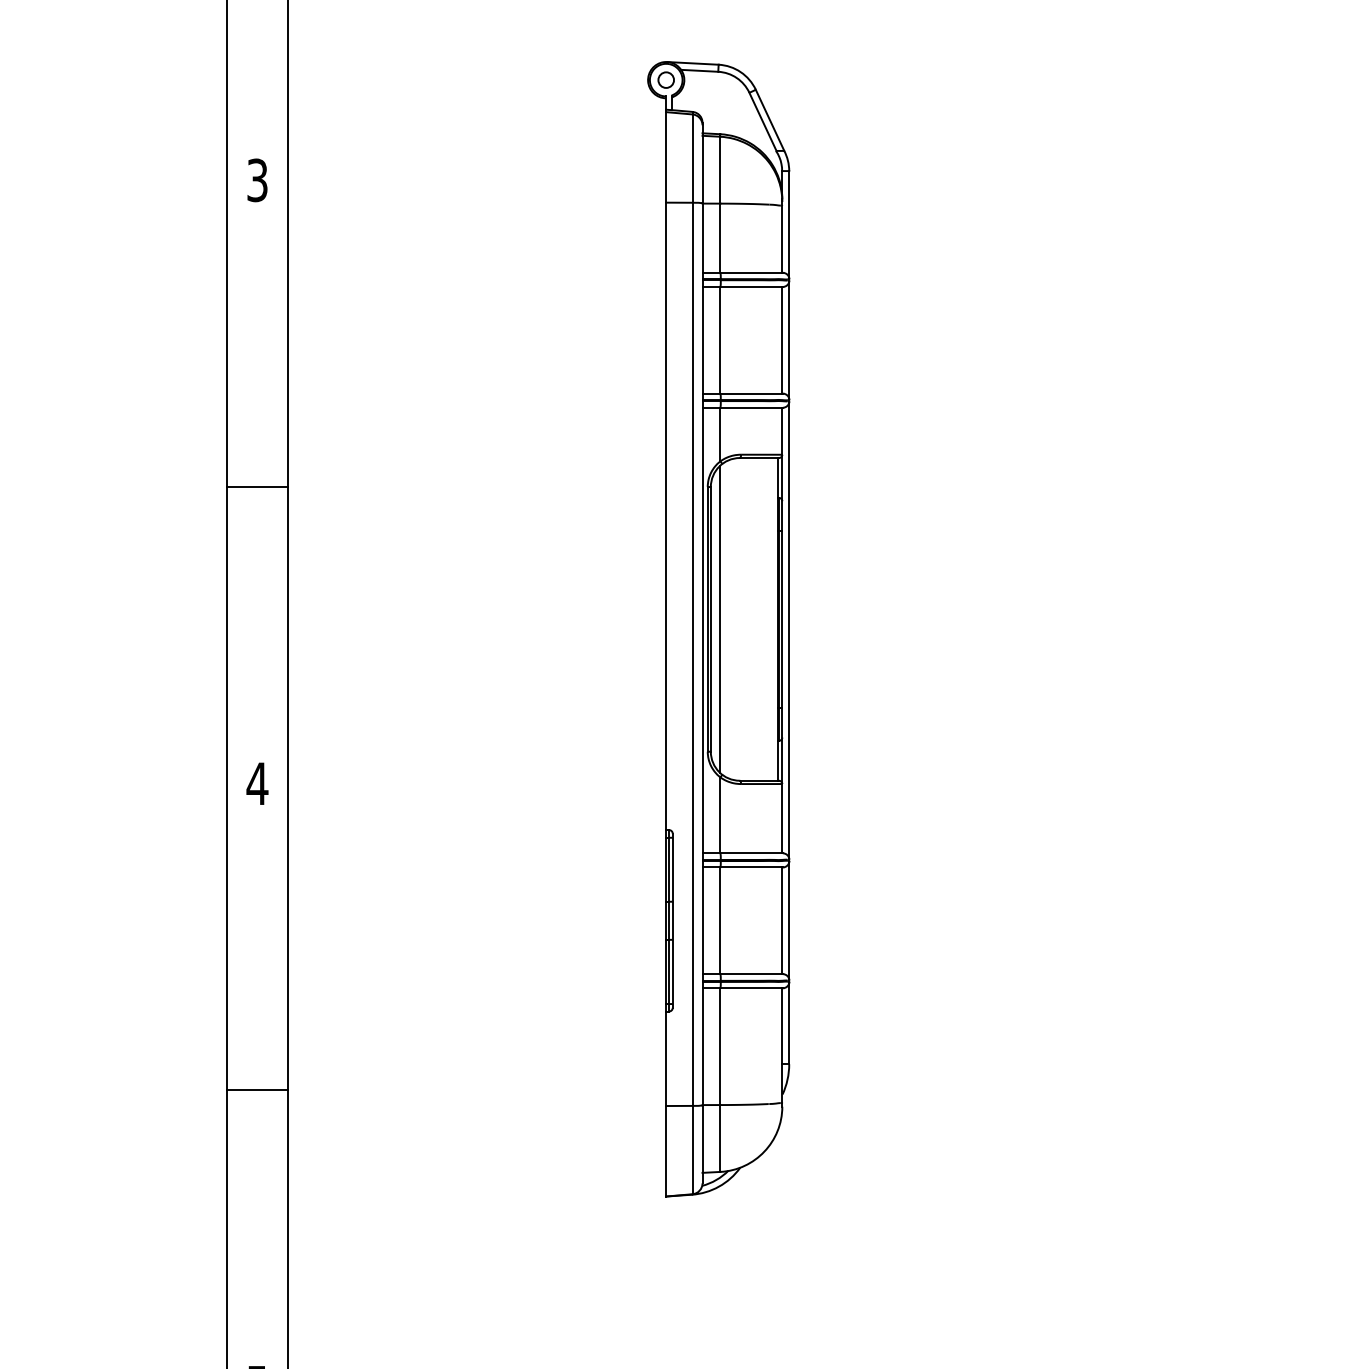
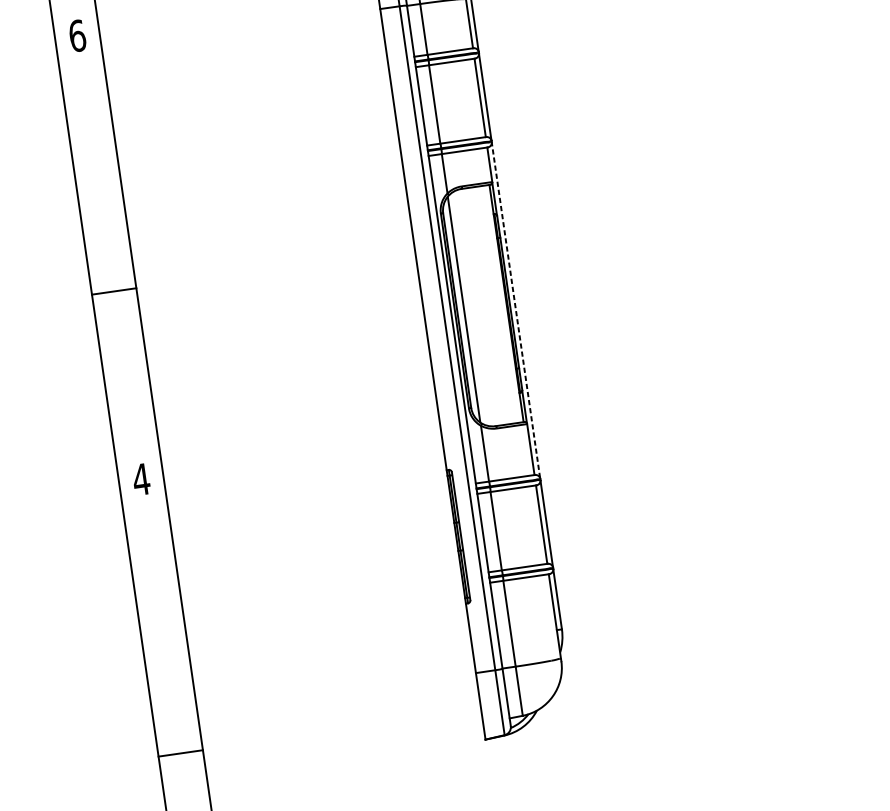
text: (257, 180) -> (77, 36), 3 -> 6
line: (257, 486) -> (114, 291), moved
line: (789, 630) -> (516, 310), solid -> dashed
line: (257, 1090) -> (180, 753), moved

